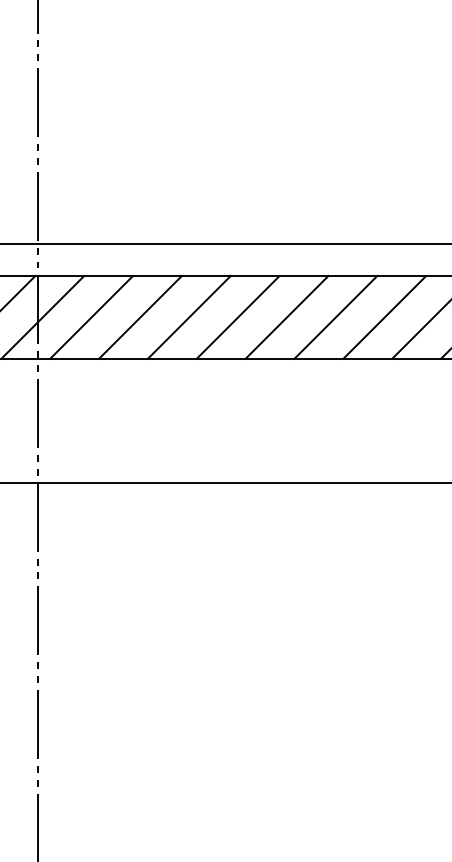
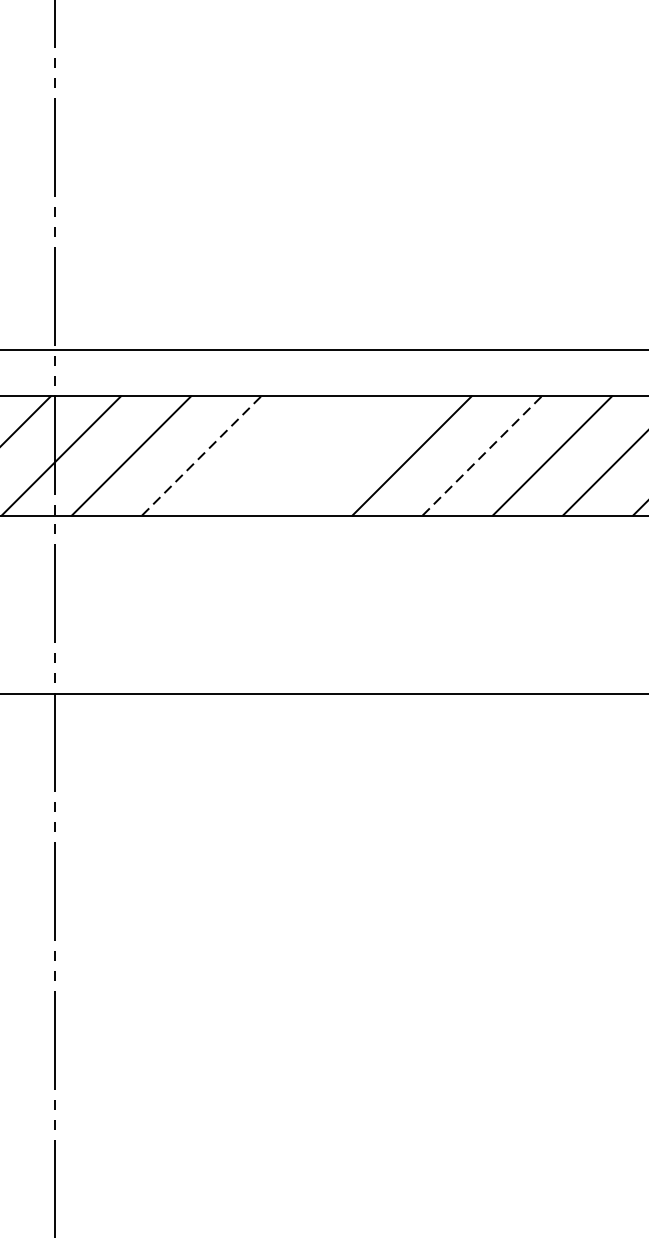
line: (140, 317) -> (201, 456), solid -> dashed
line: (188, 317) -> (270, 456), removed
line: (237, 317) -> (341, 456), removed
line: (335, 317) -> (481, 456), solid -> dashed

